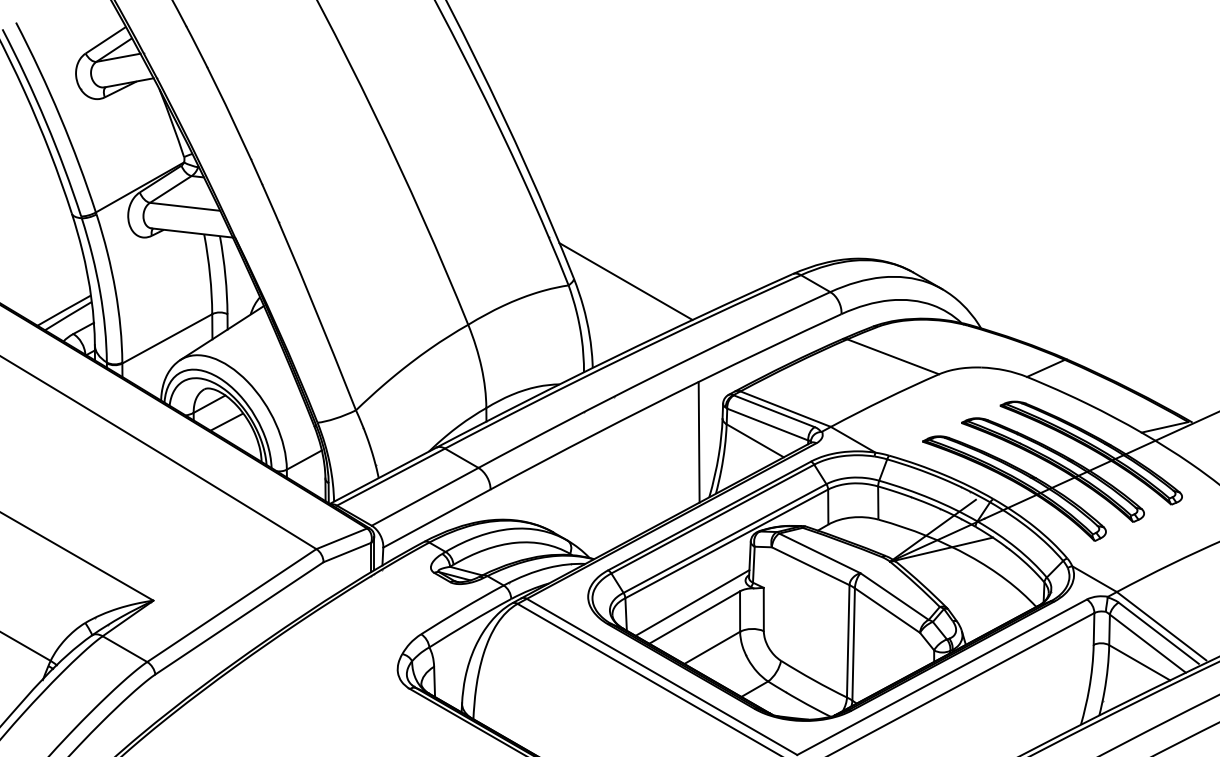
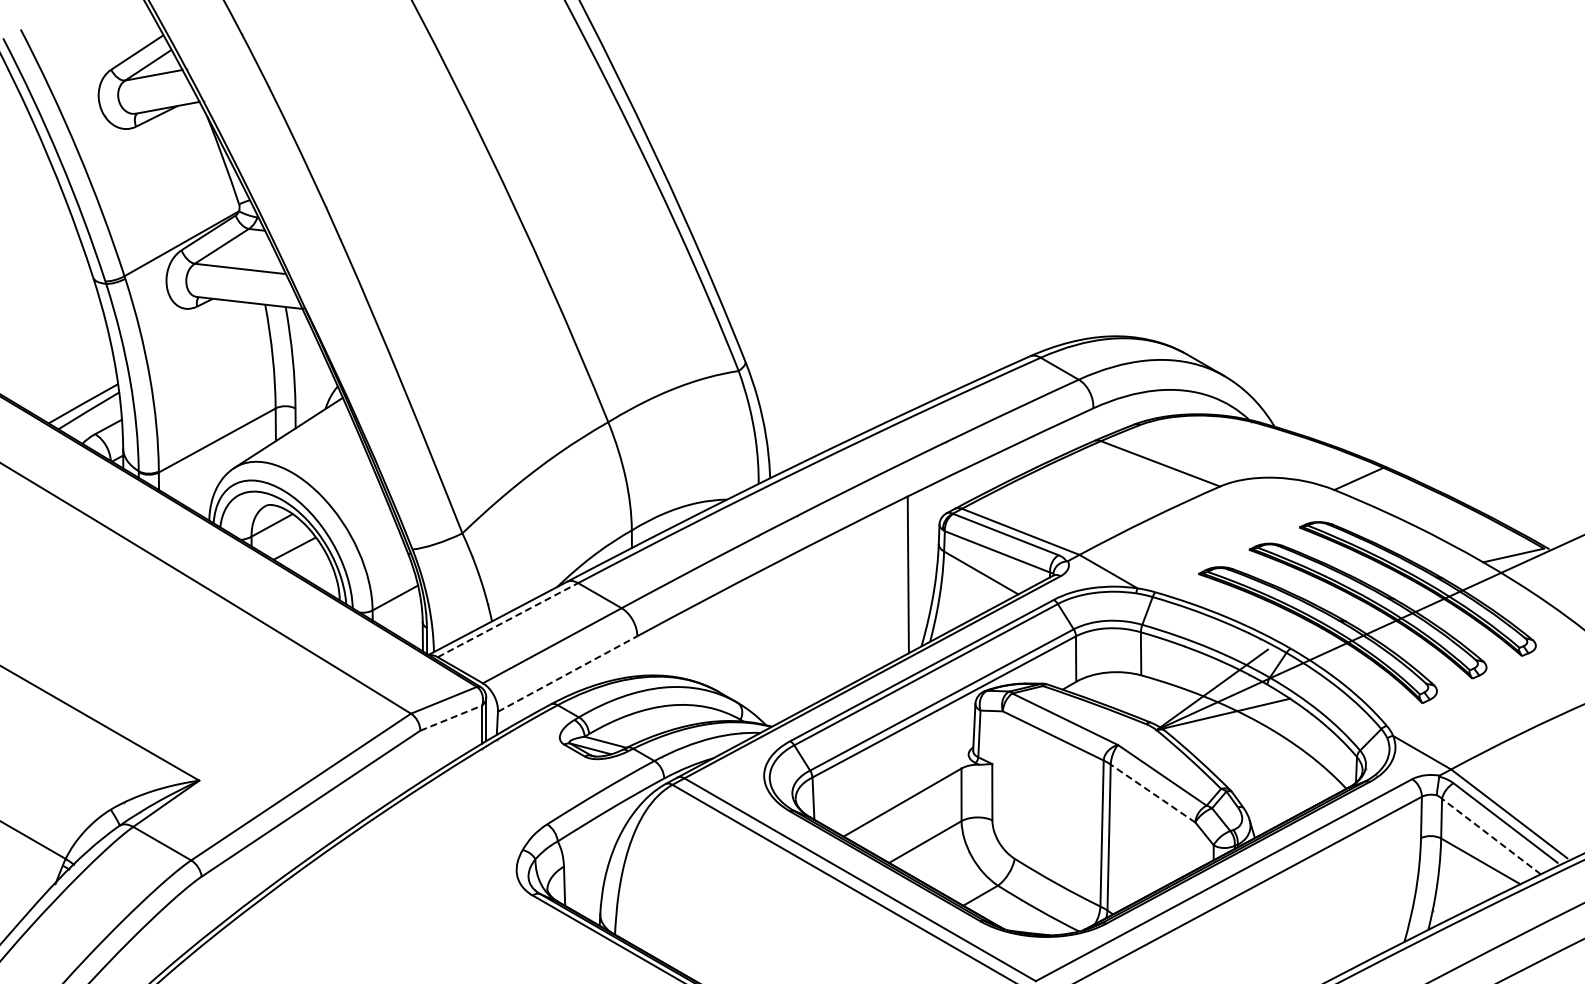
line: (625, 281) -> (812, 365), removed
line: (391, 476) -> (508, 619), solid -> dashed
line: (437, 518) -> (568, 673), solid -> dashed
line: (347, 552) -> (451, 717), solid -> dashed
line: (692, 602) -> (899, 783), removed
line: (887, 610) -> (1152, 793), solid -> dashed
line: (1147, 643) -> (1491, 836), solid -> dashed

